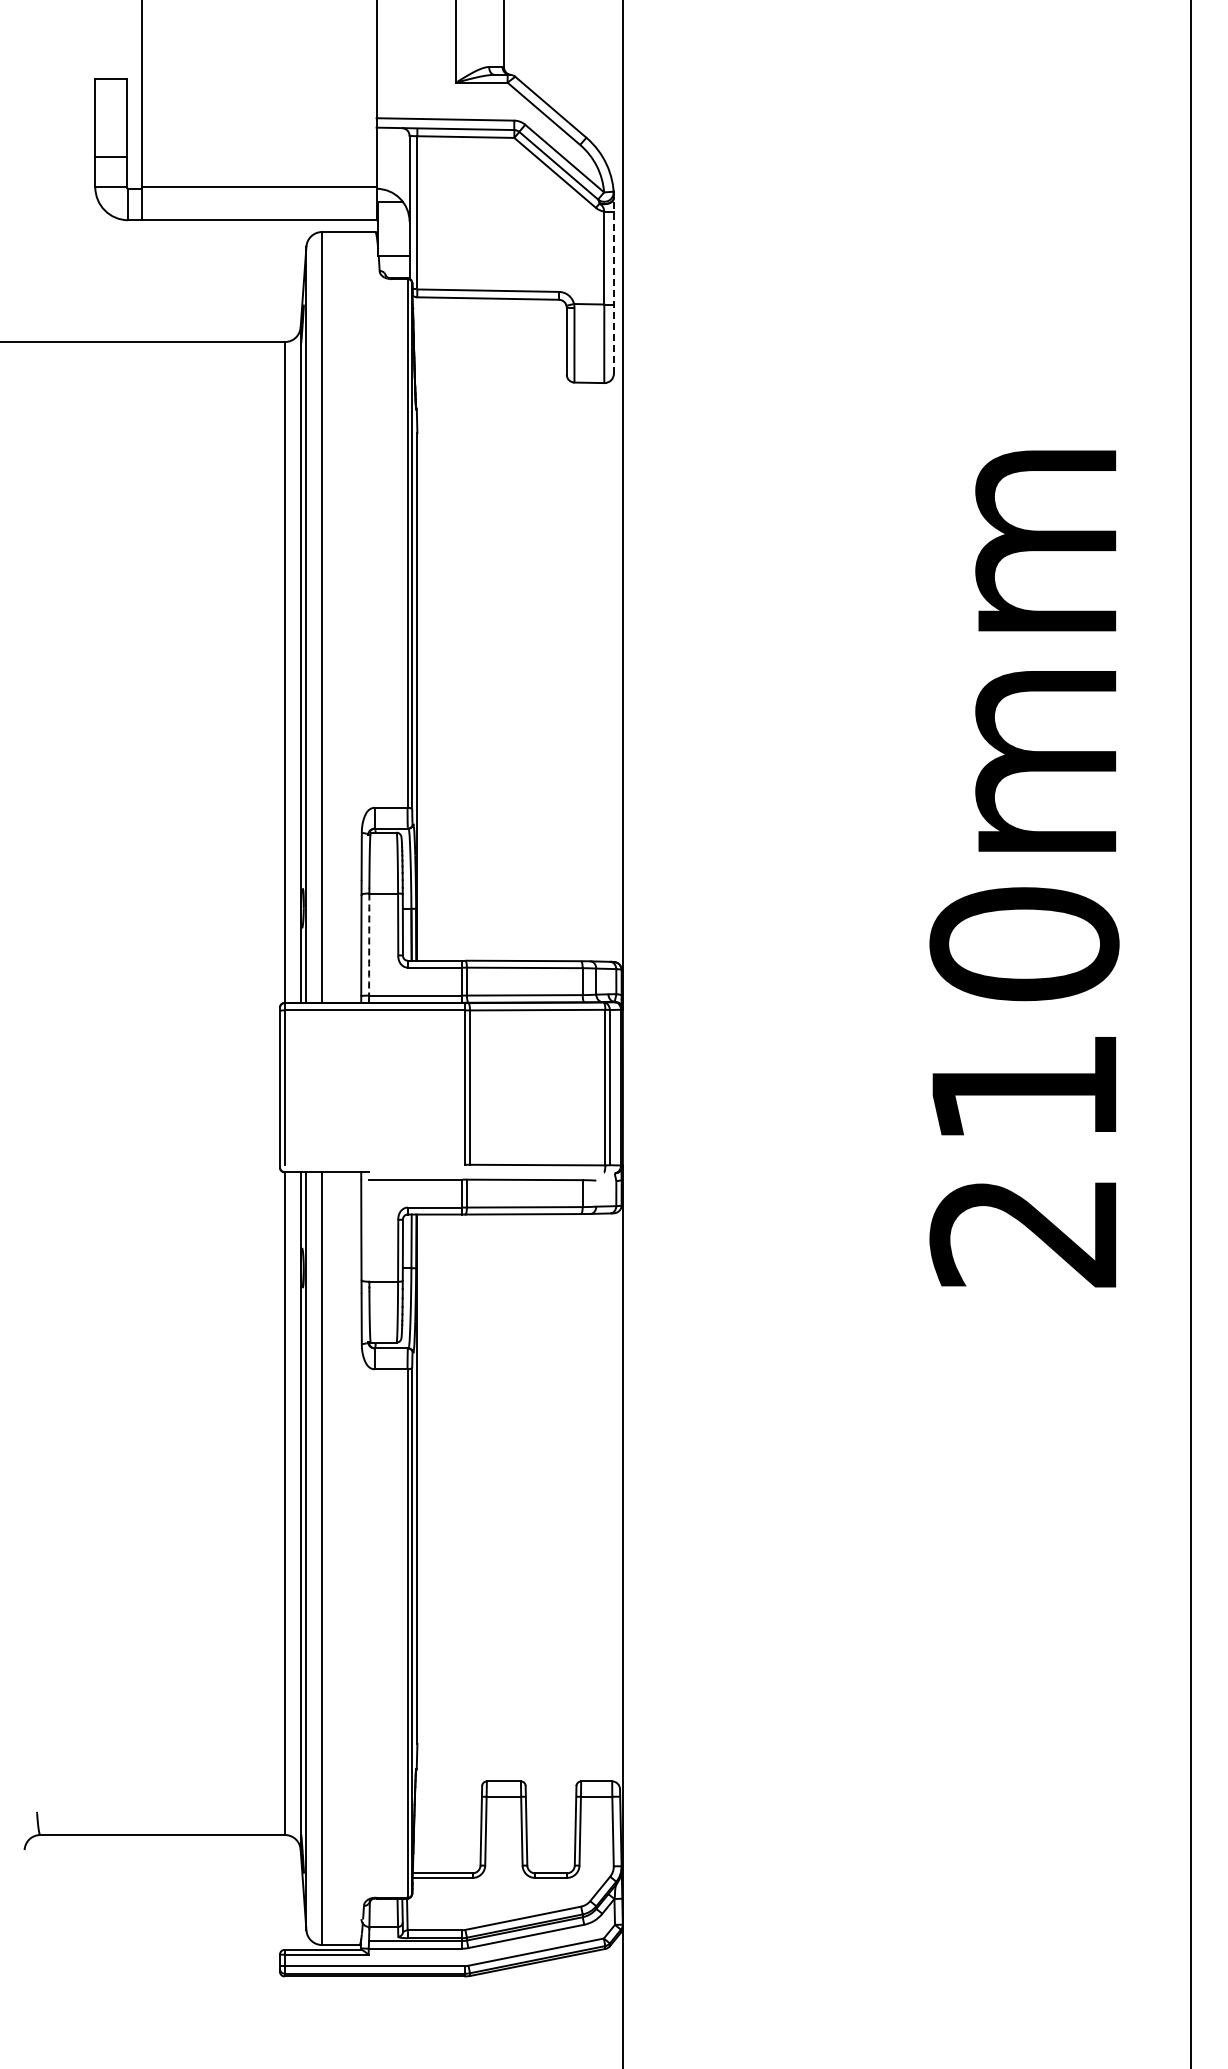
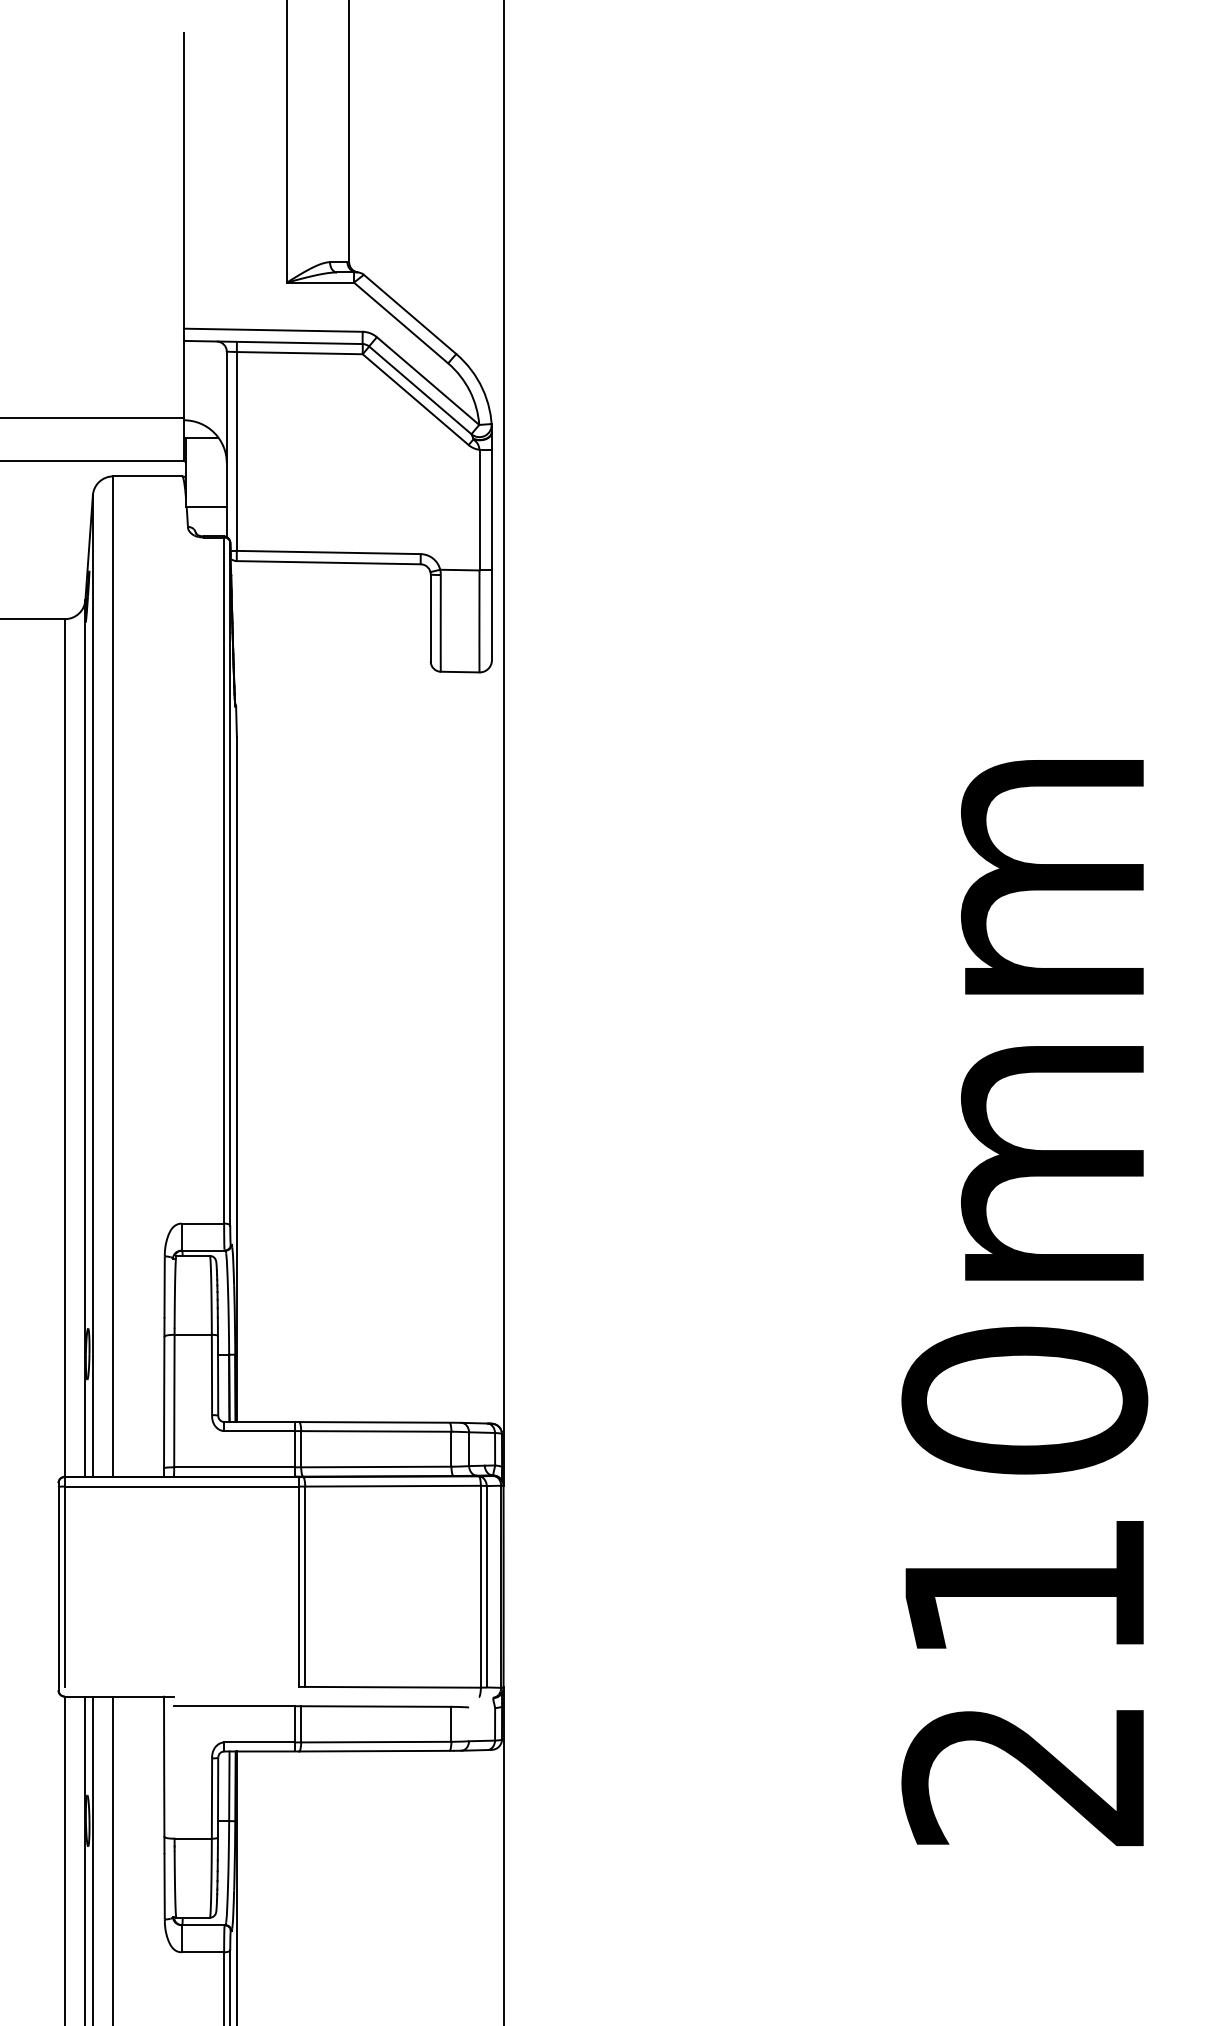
line: (613, 285) -> (491, 545), dashed -> solid
arc: (369, 944) -> (174, 1401), dashed -> solid

